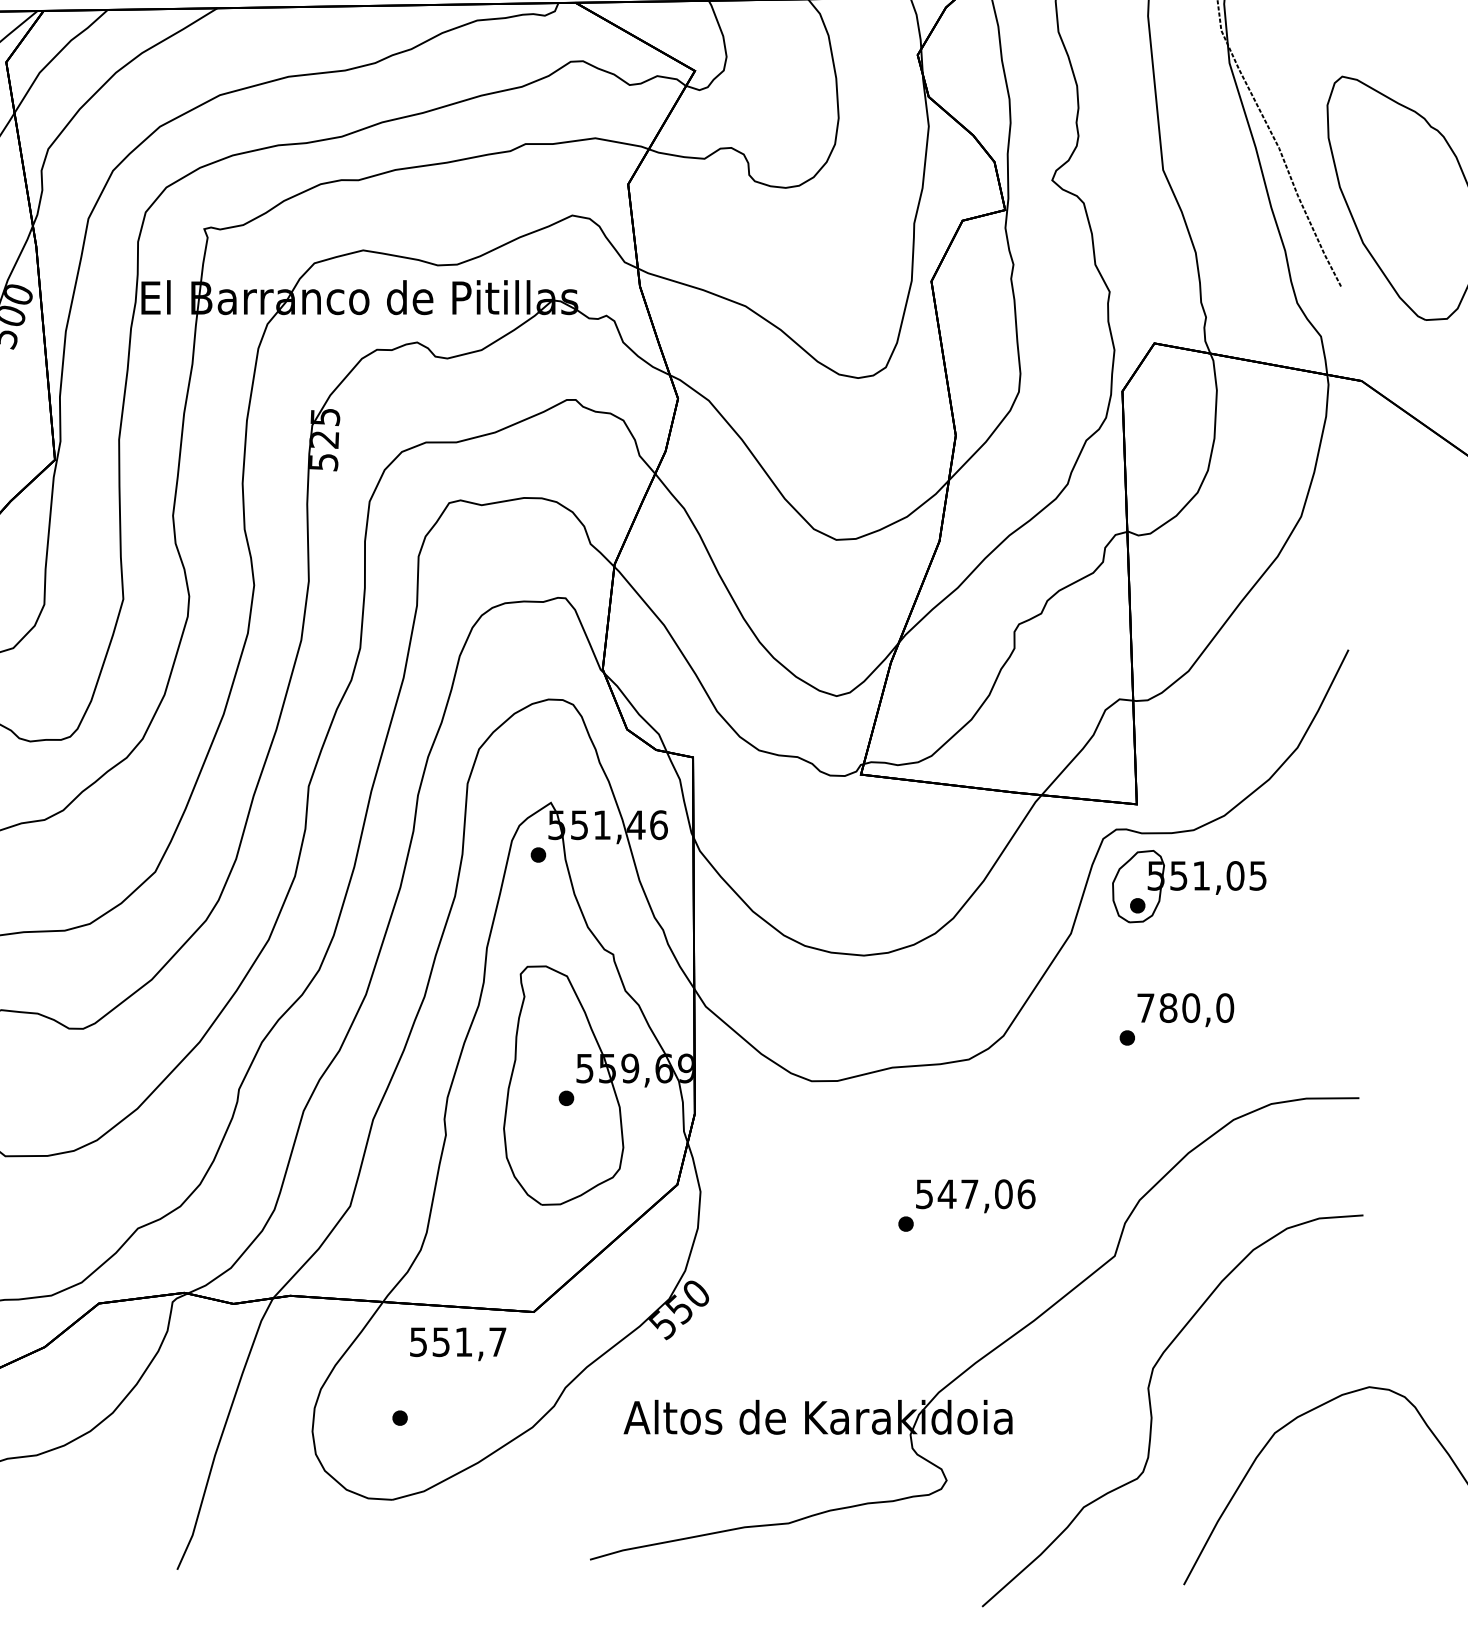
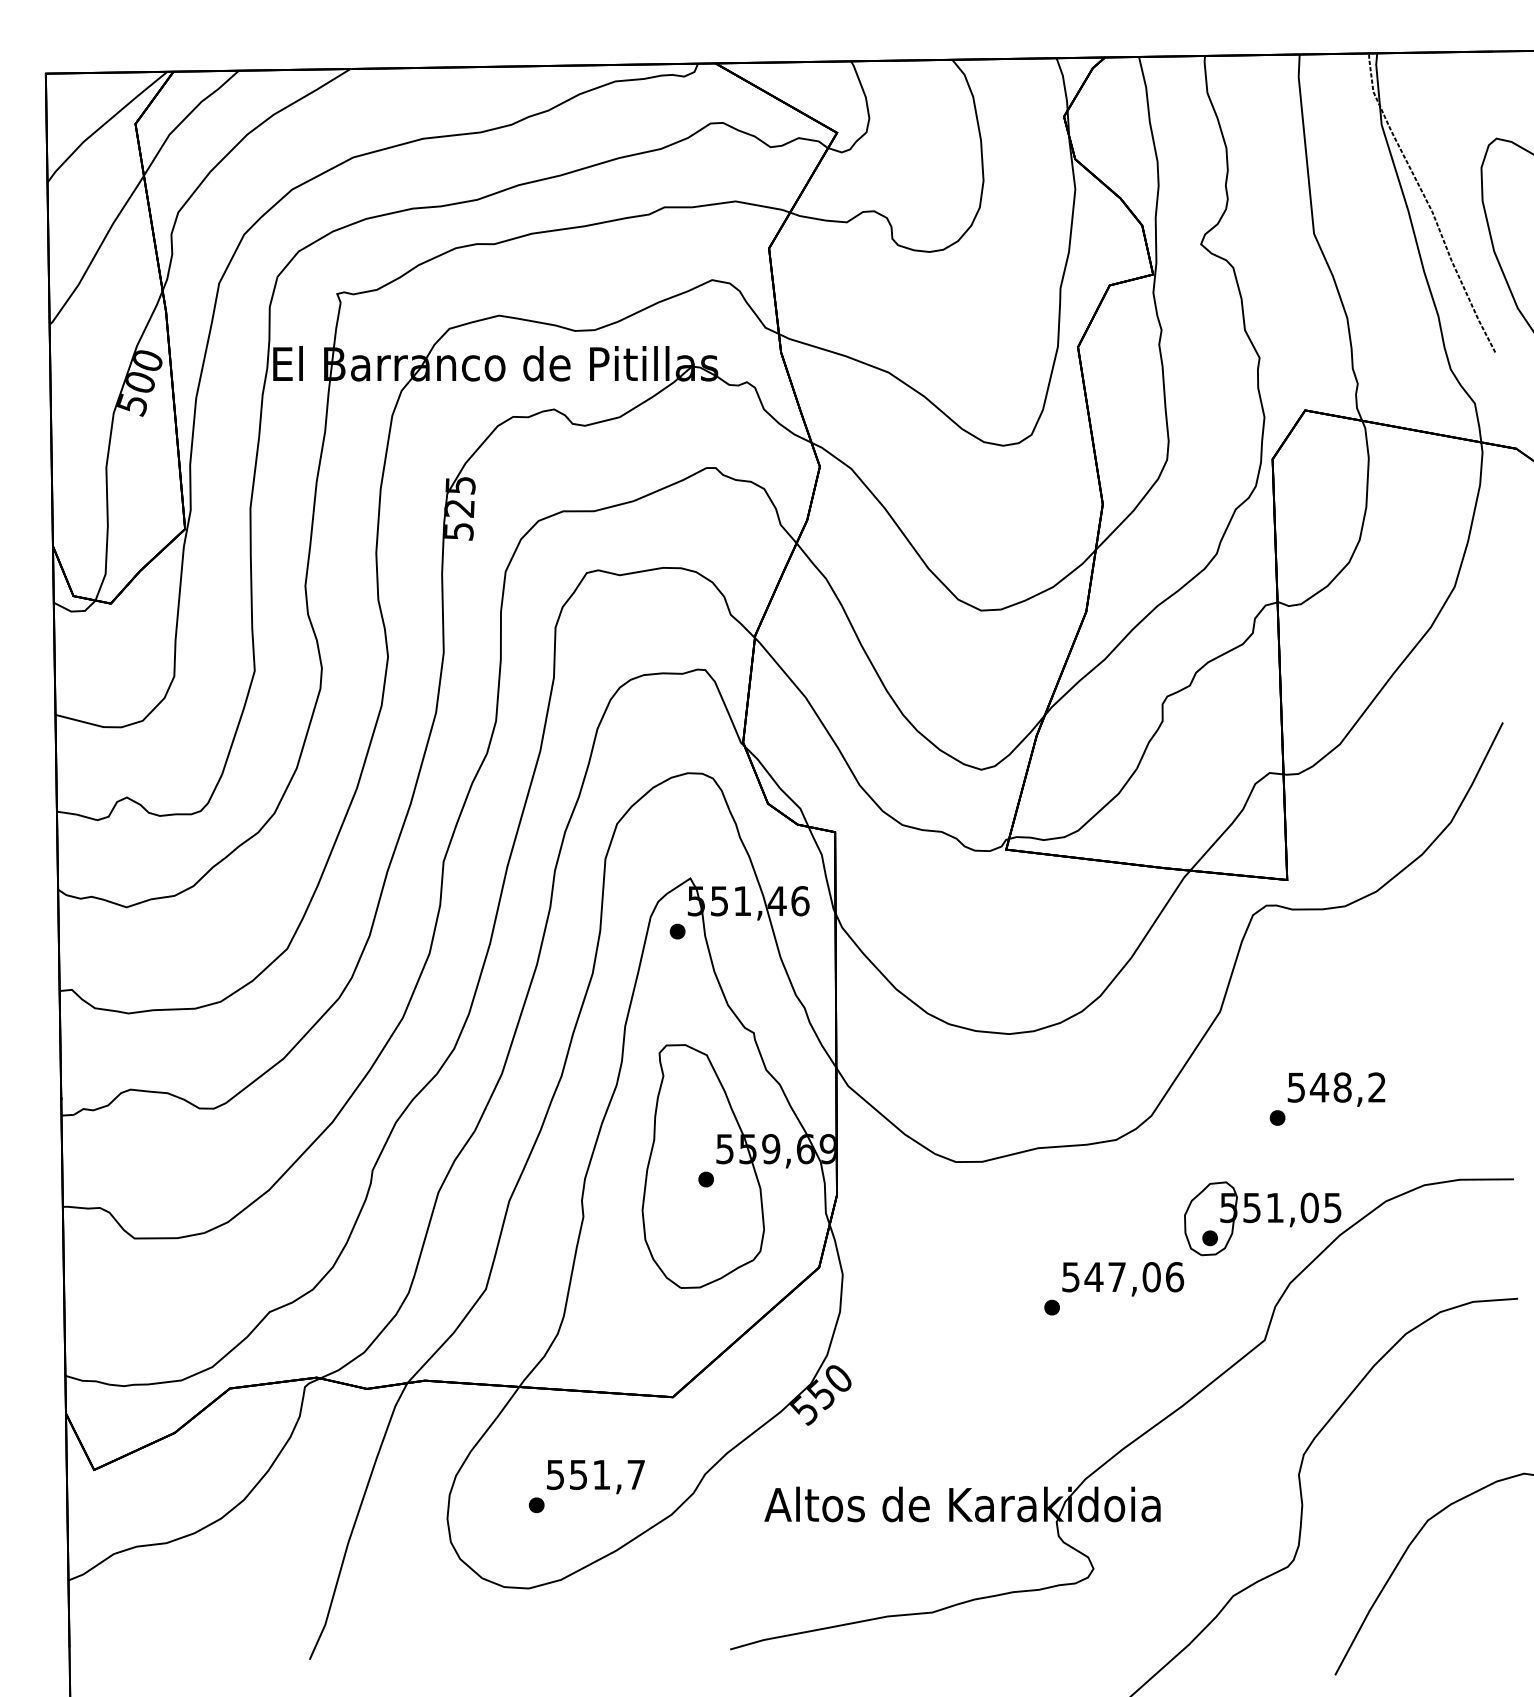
part: (1189, 886) -> (1262, 1218), moved
text: (1185, 1008) -> (1336, 1087), 780,0 -> 548,2
text: (457, 1344) -> (595, 1477), moved

